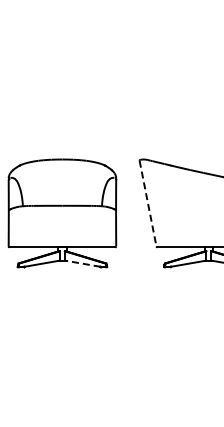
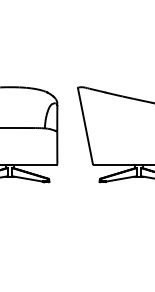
line: (148, 203) -> (85, 125), dashed -> solid
line: (82, 263) -> (27, 178), dashed -> solid

